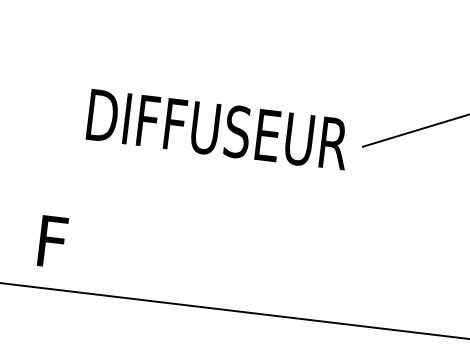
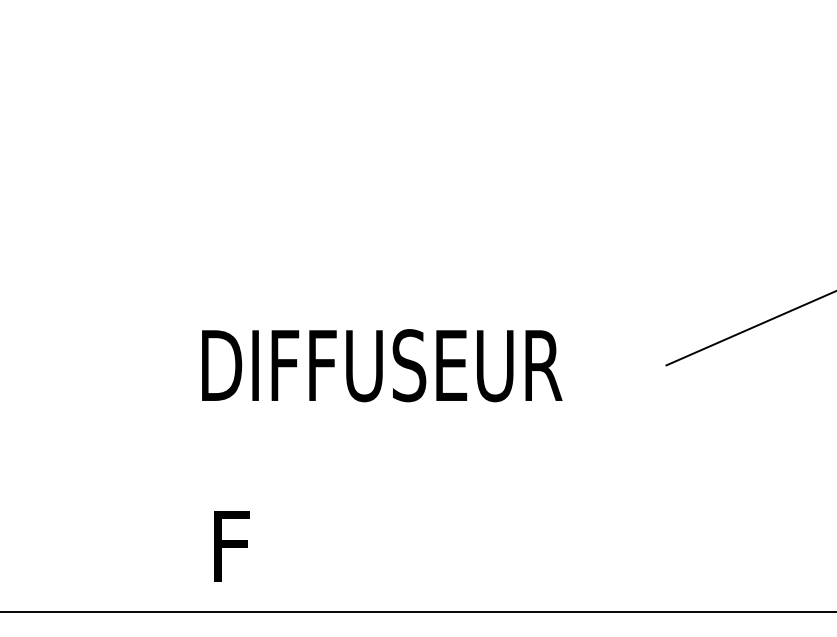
text: (218, 129) -> (382, 365), moved
text: (52, 241) -> (231, 546), moved

